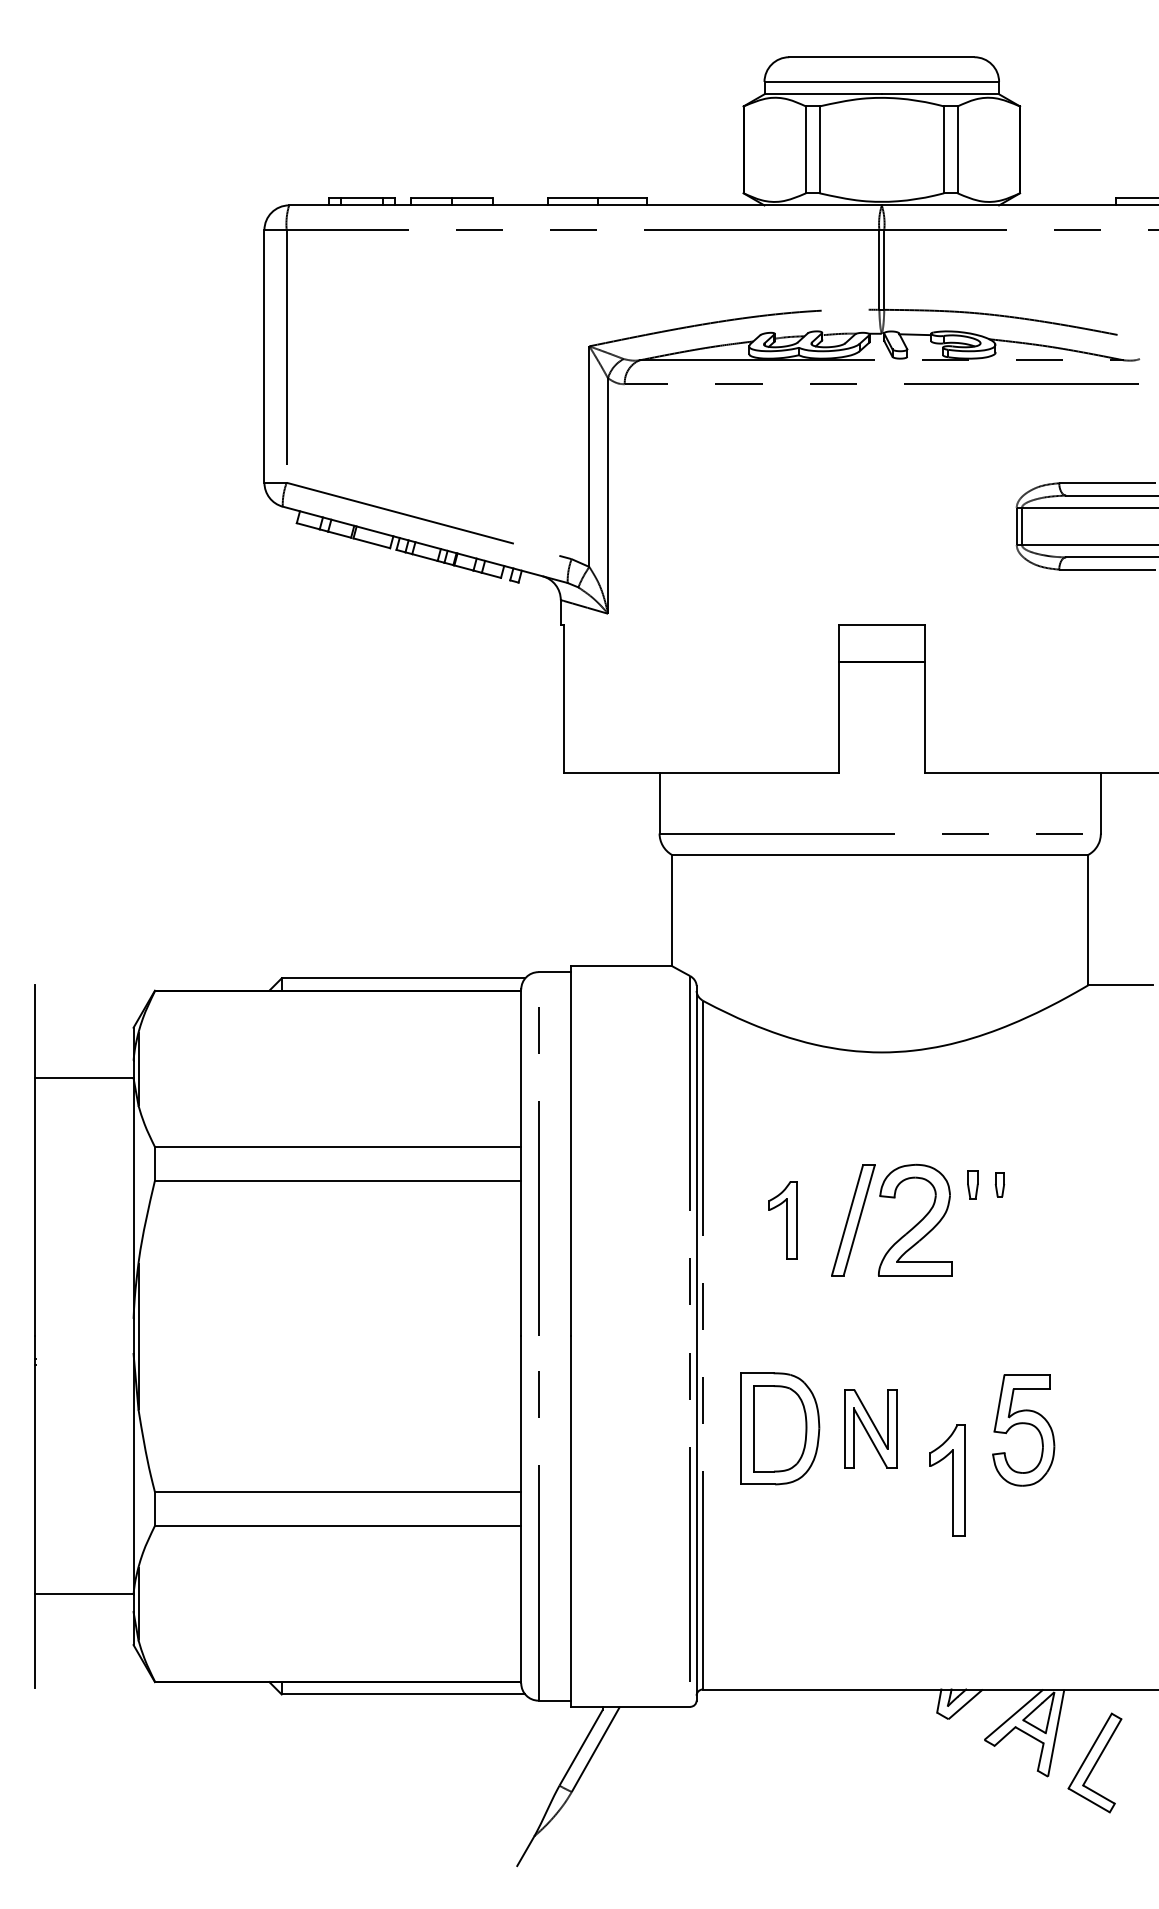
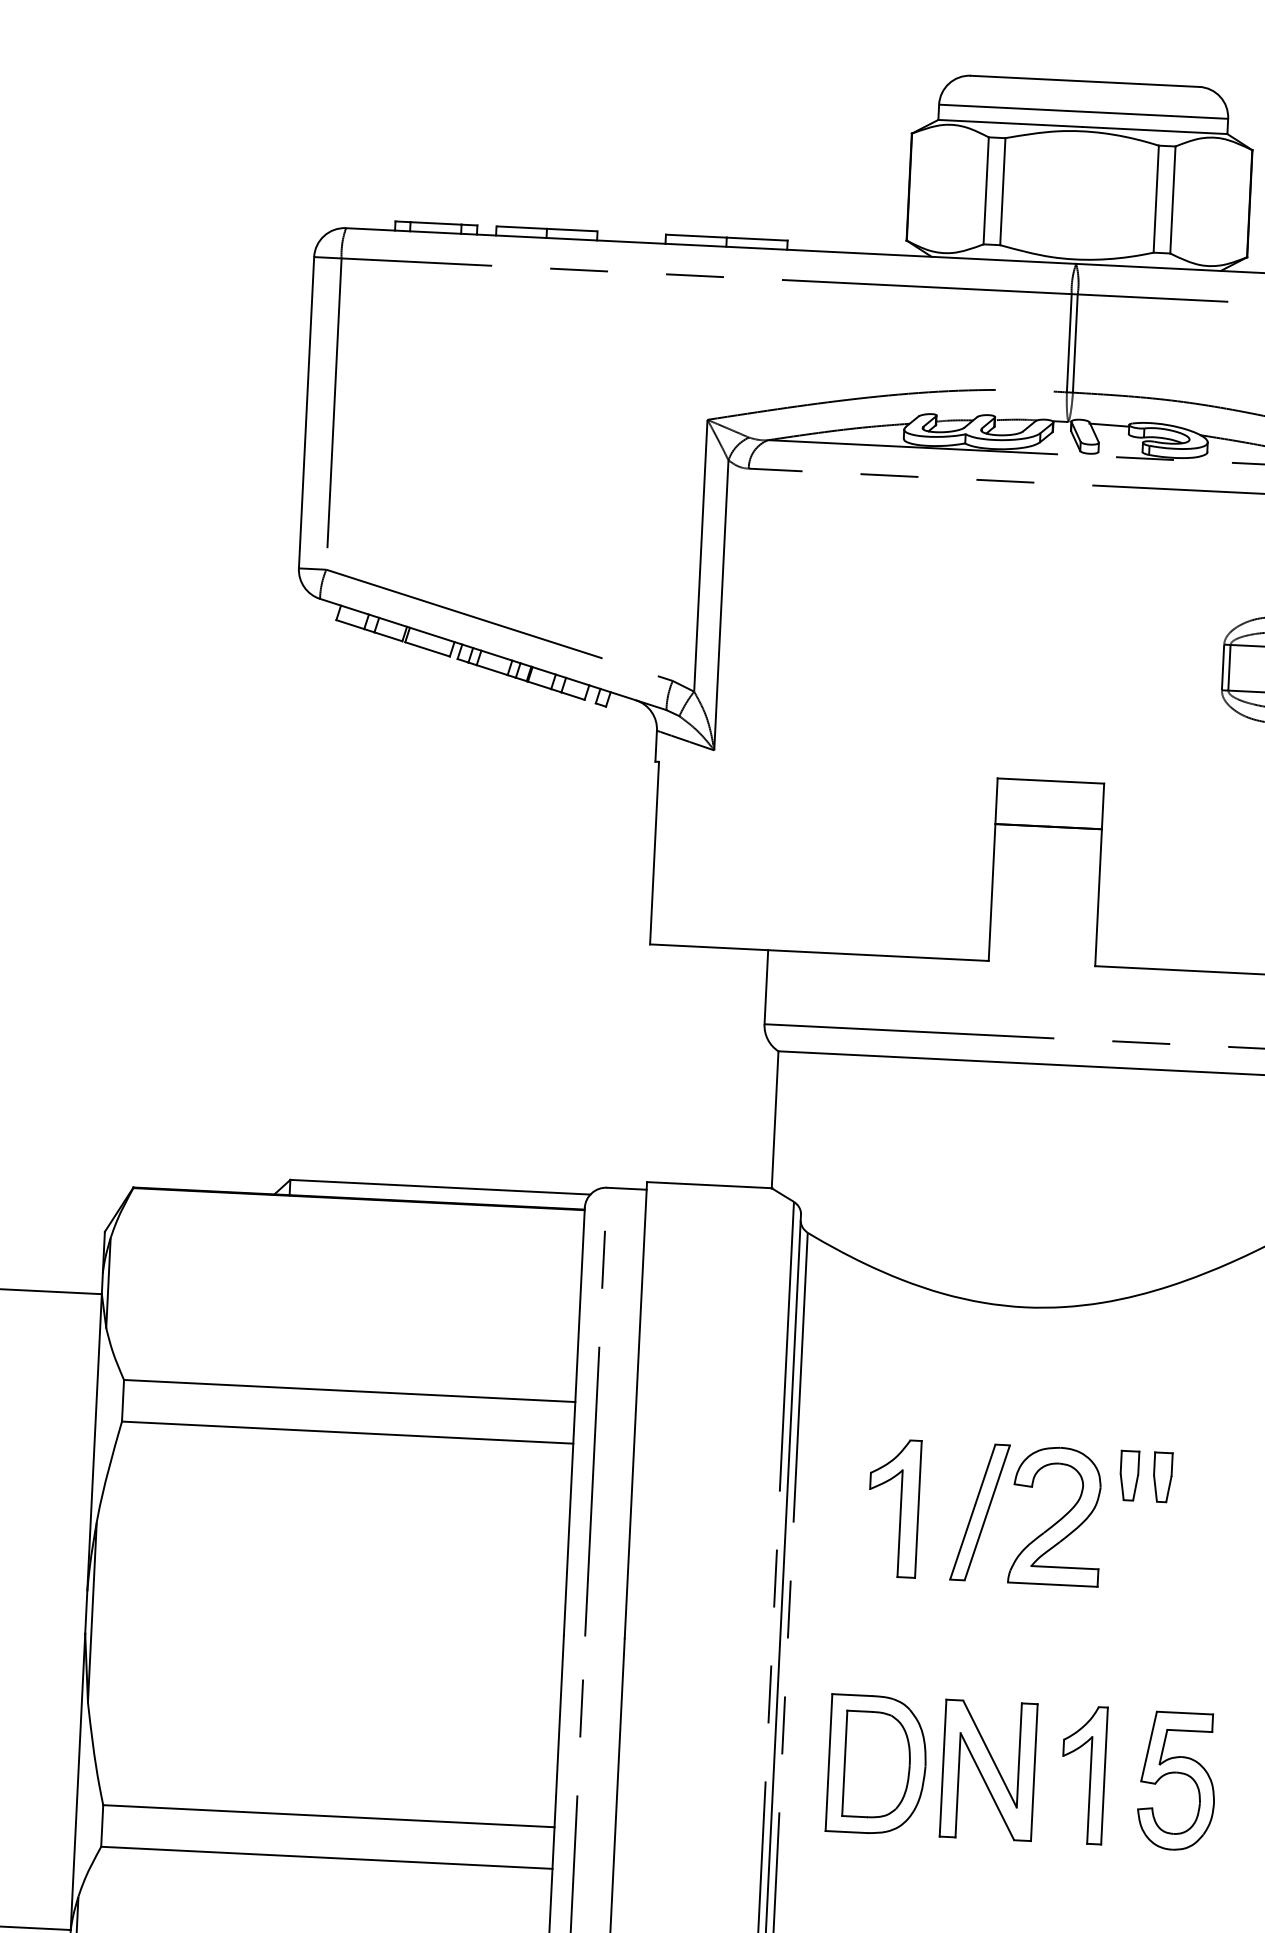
part: (972, 1184) -> (1128, 1475), size x1.43
part: (999, 1184) -> (1162, 1477), size x1.67
part: (782, 1220) -> (892, 1508), size x1.43
part: (870, 1428) -> (988, 1769), size x1.43
part: (947, 1480) -> (1083, 1774), moved

